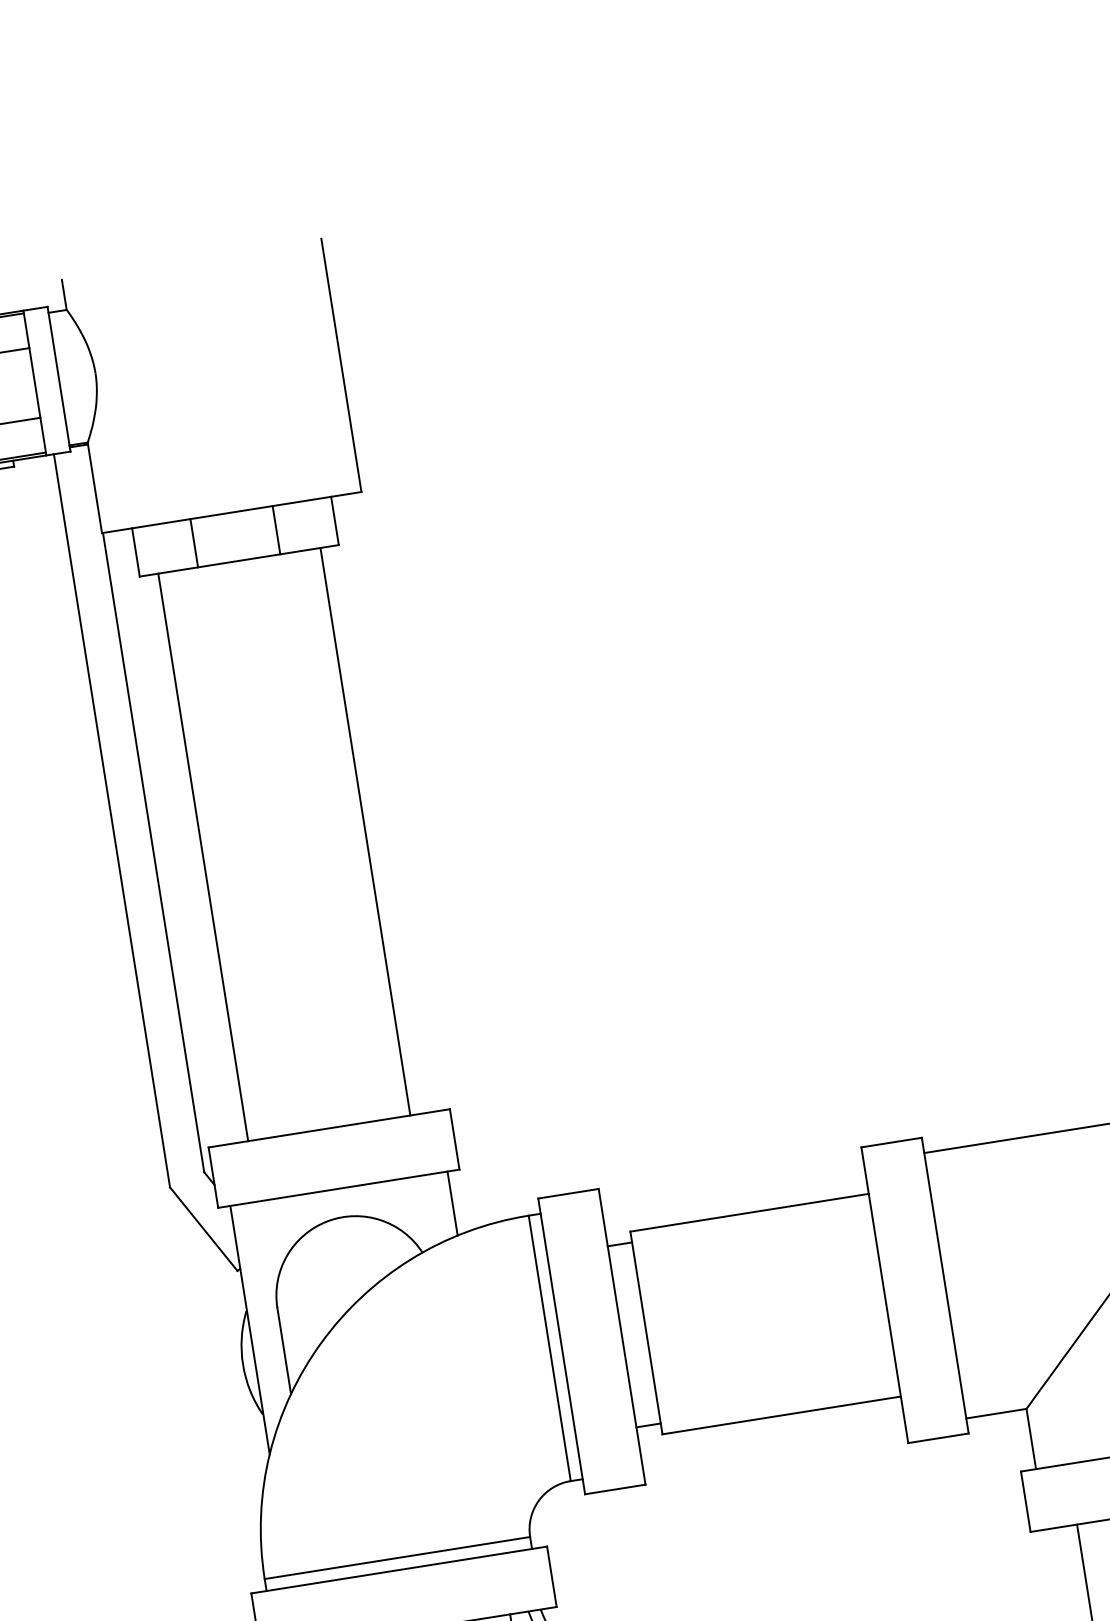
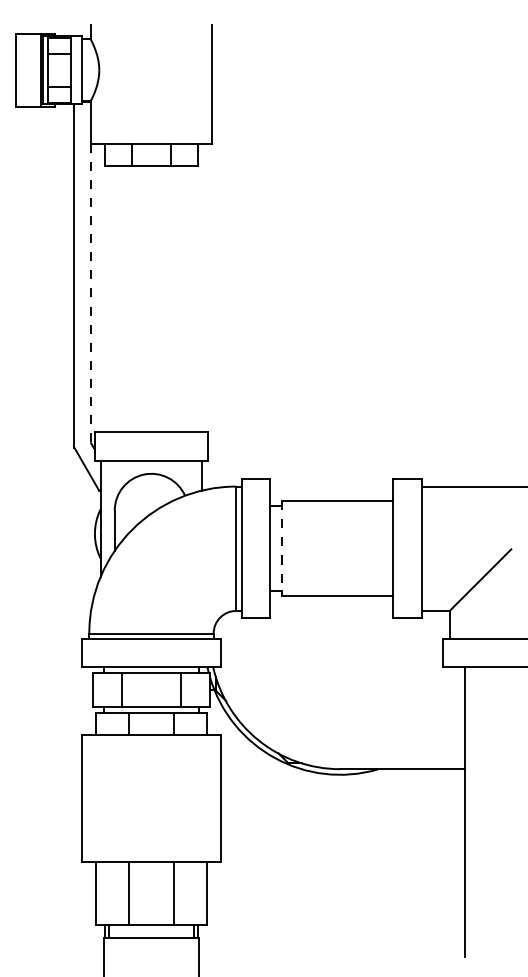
line: (365, 832) -> (189, 299), removed
line: (154, 852) -> (91, 293), solid -> dashed
line: (203, 857) -> (113, 299), removed
line: (646, 1334) -> (281, 549), solid -> dashed

